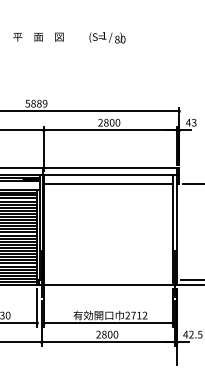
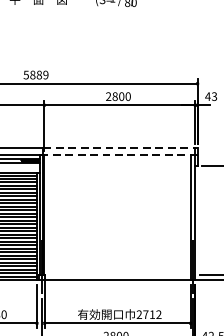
line: (111, 168) -> (120, 148), solid -> dashed
line: (109, 174) -> (118, 155), solid -> dashed
line: (108, 184) -> (117, 166), removed

